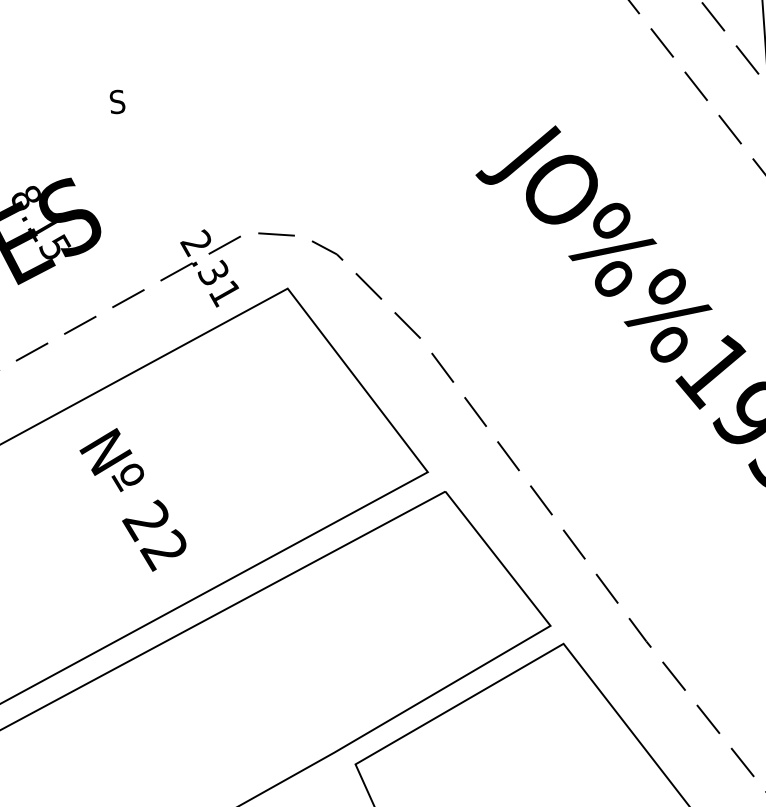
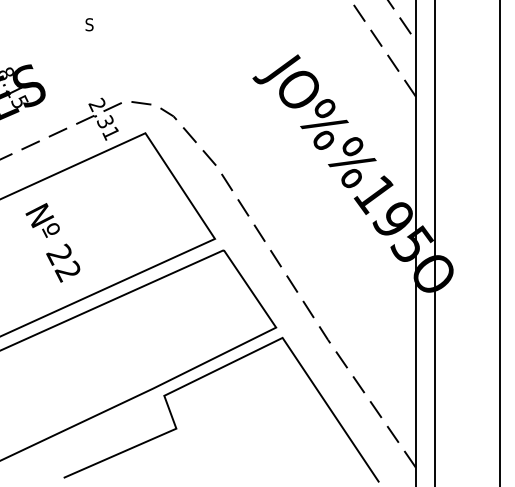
text: (117, 101) -> (89, 24), moved

